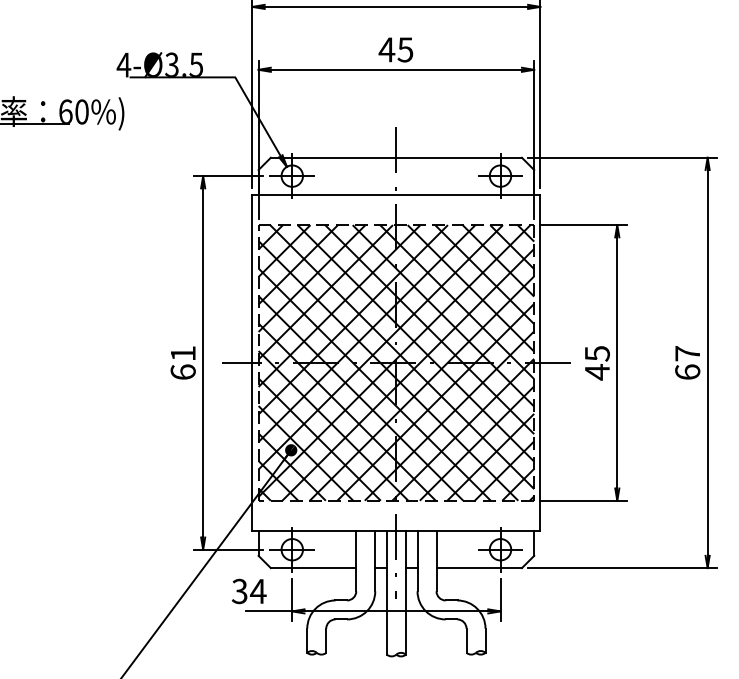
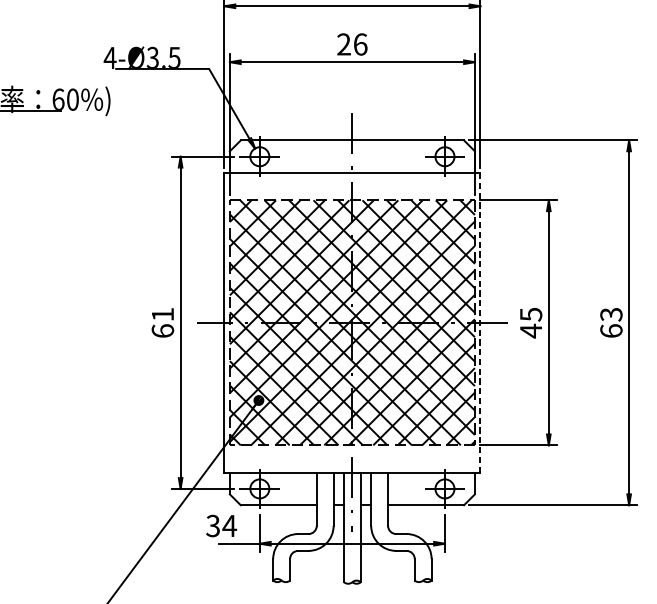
text: (395, 49) -> (351, 44), 45 -> 26
text: (687, 353) -> (611, 314), 67 -> 63
line: (540, 363) -> (480, 323), solid -> dashed

